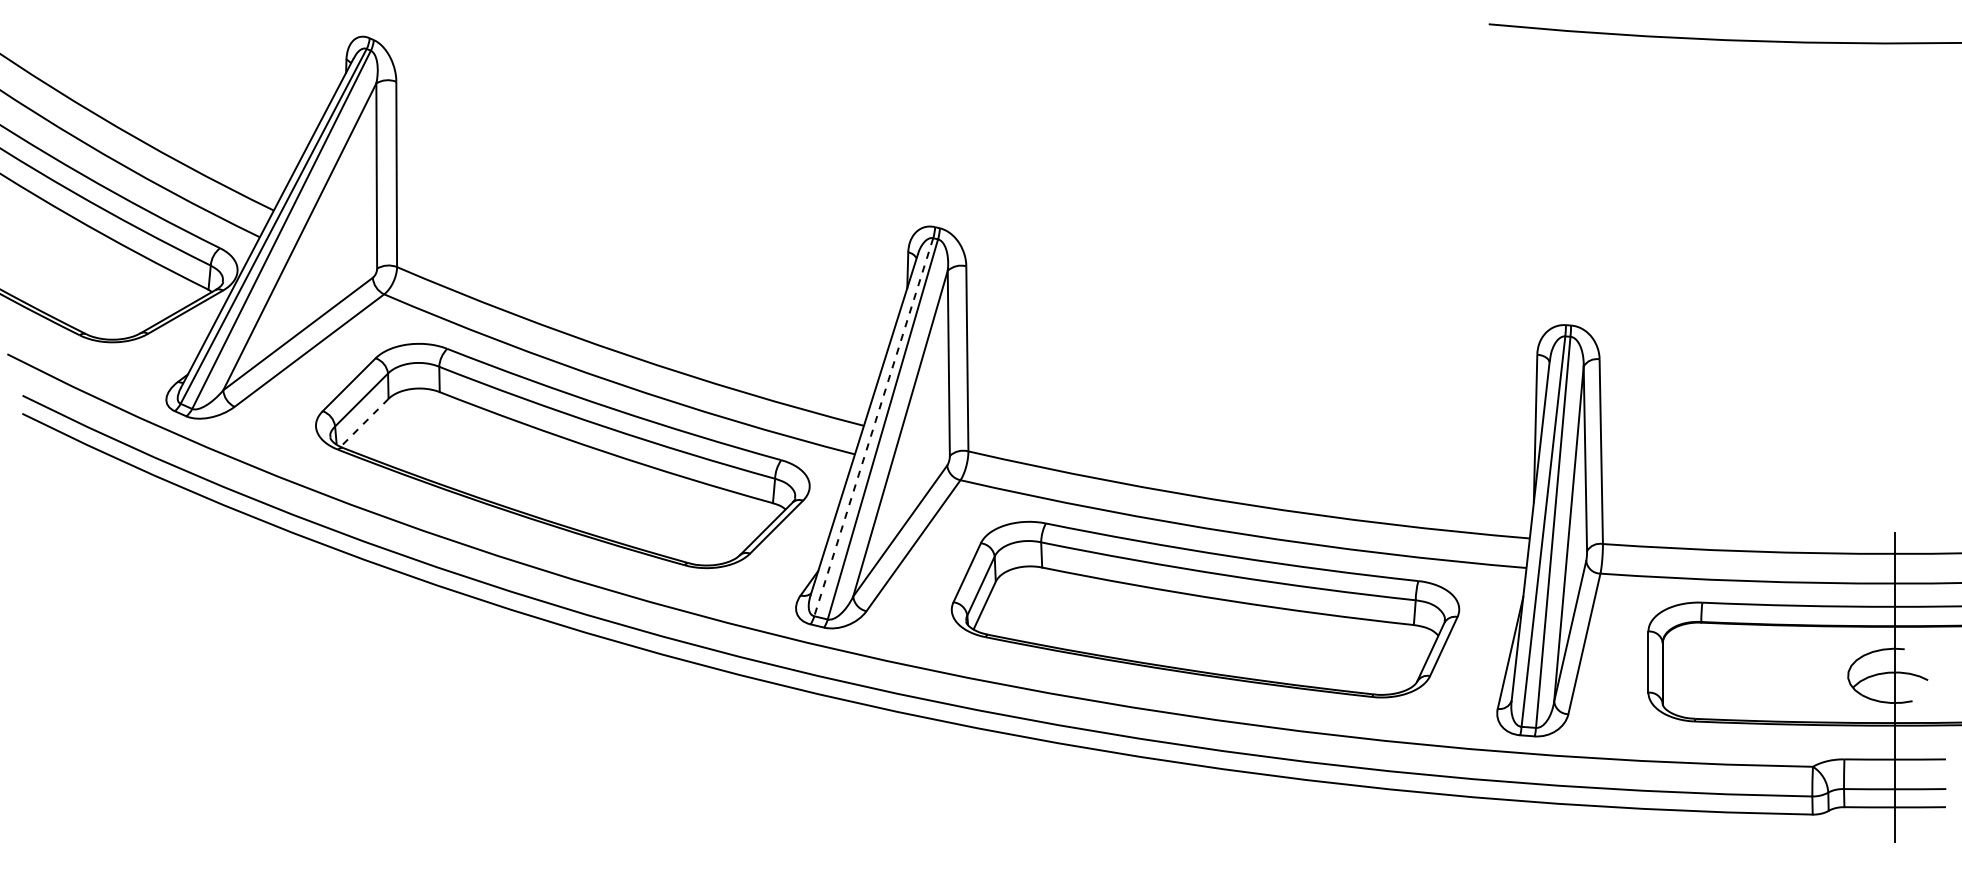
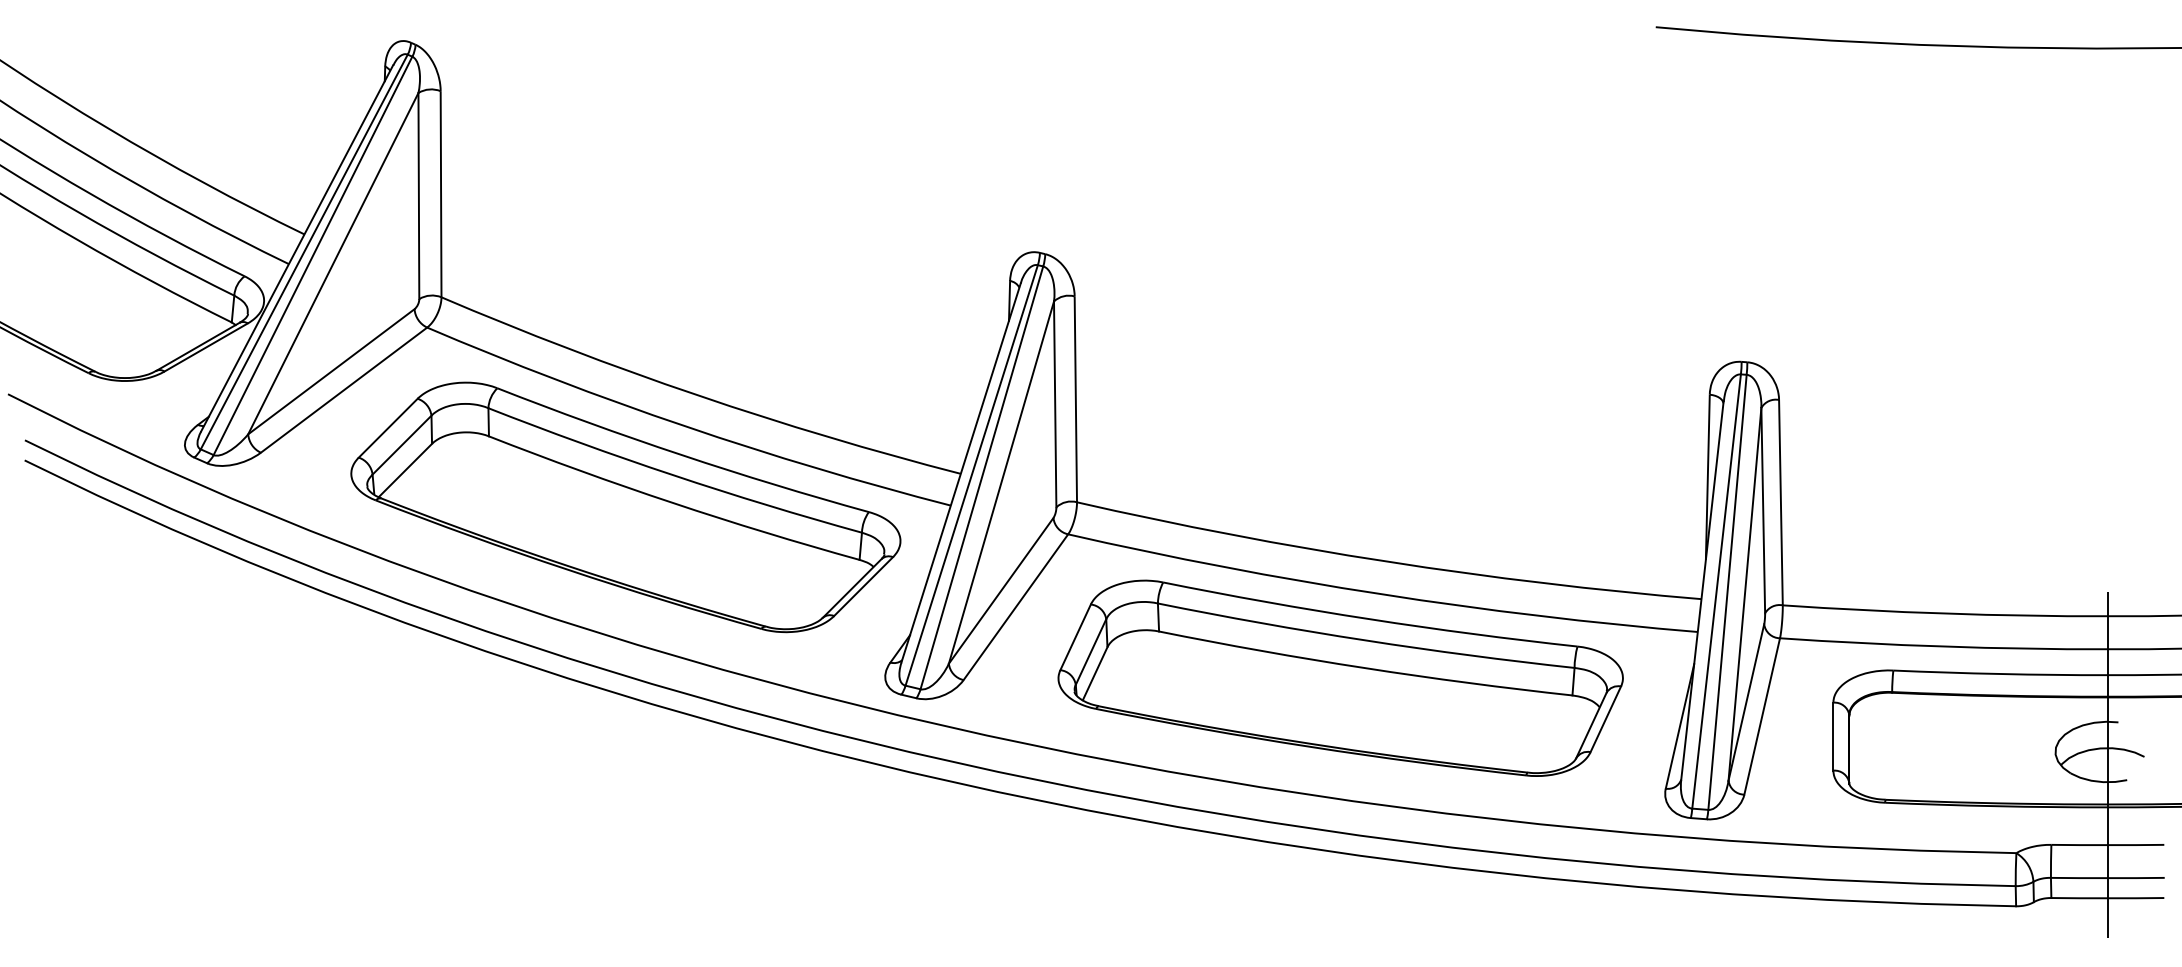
line: (364, 422) -> (405, 470), dashed -> solid
line: (873, 427) -> (971, 475), dashed -> solid

